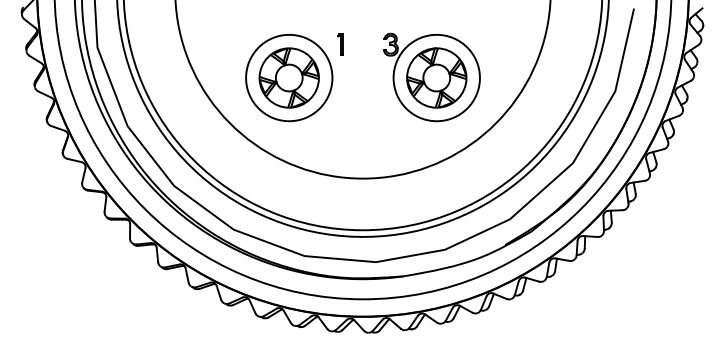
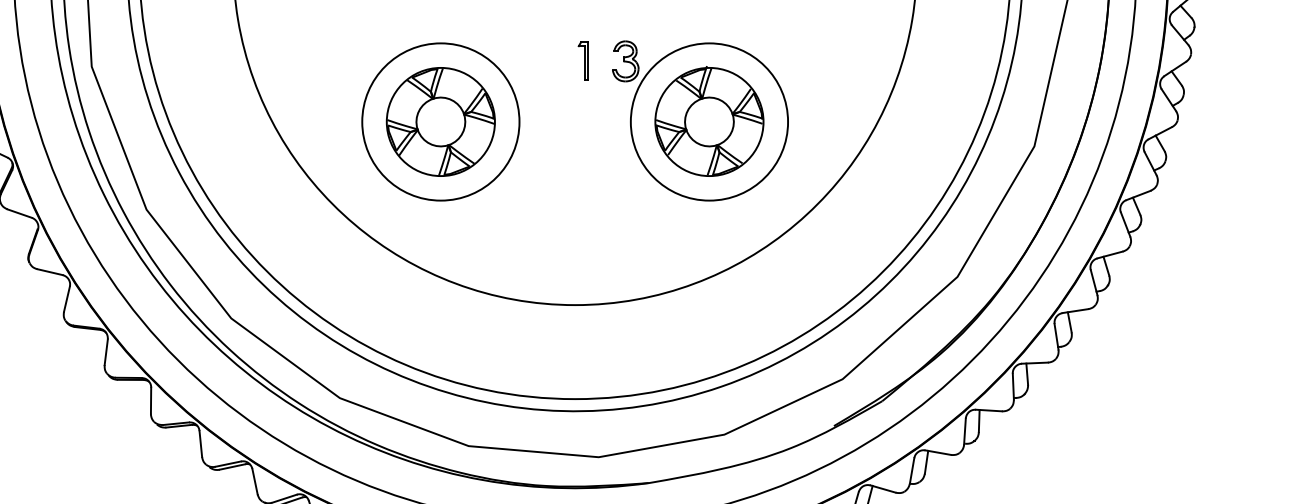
part: (340, 44) -> (583, 60), moved

